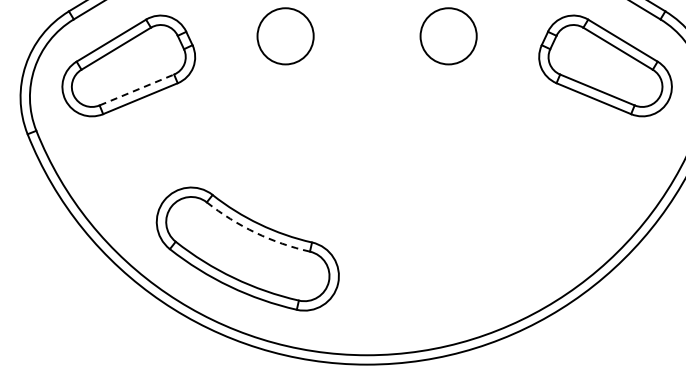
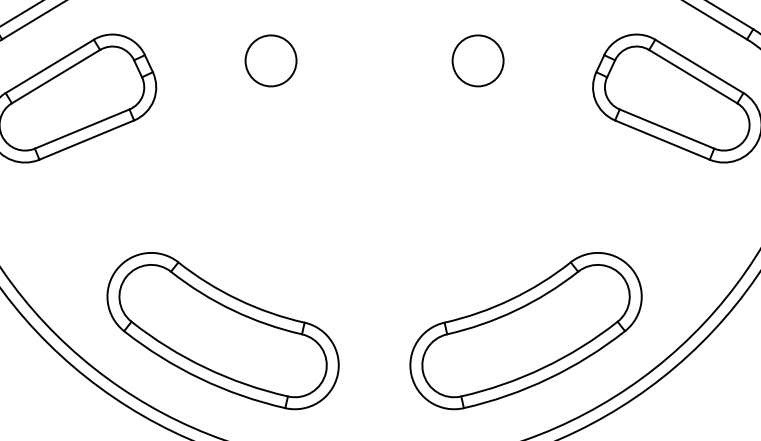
circle: (285, 36) -> (270, 61), size x0.71
circle: (448, 36) -> (477, 61), size x0.71
line: (137, 89) -> (82, 128), dashed -> solid
arc: (255, 232) -> (232, 310), dashed -> solid
part: (486, 248) -> (526, 330), added

